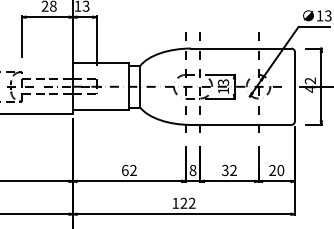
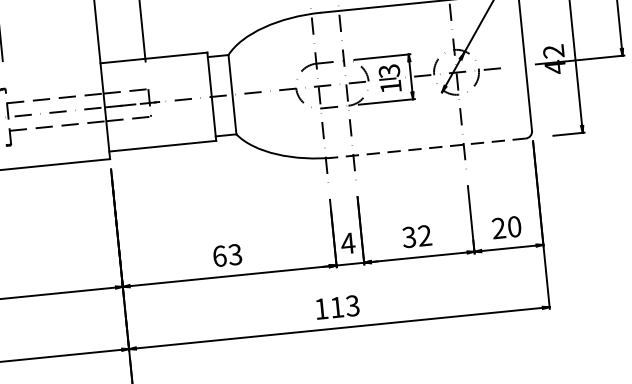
line: (240, 124) -> (429, 147), solid -> dashed
text: (133, 170) -> (235, 254), 62 -> 63
text: (192, 170) -> (347, 243), 8 -> 4
text: (187, 202) -> (343, 305), 122 -> 113

